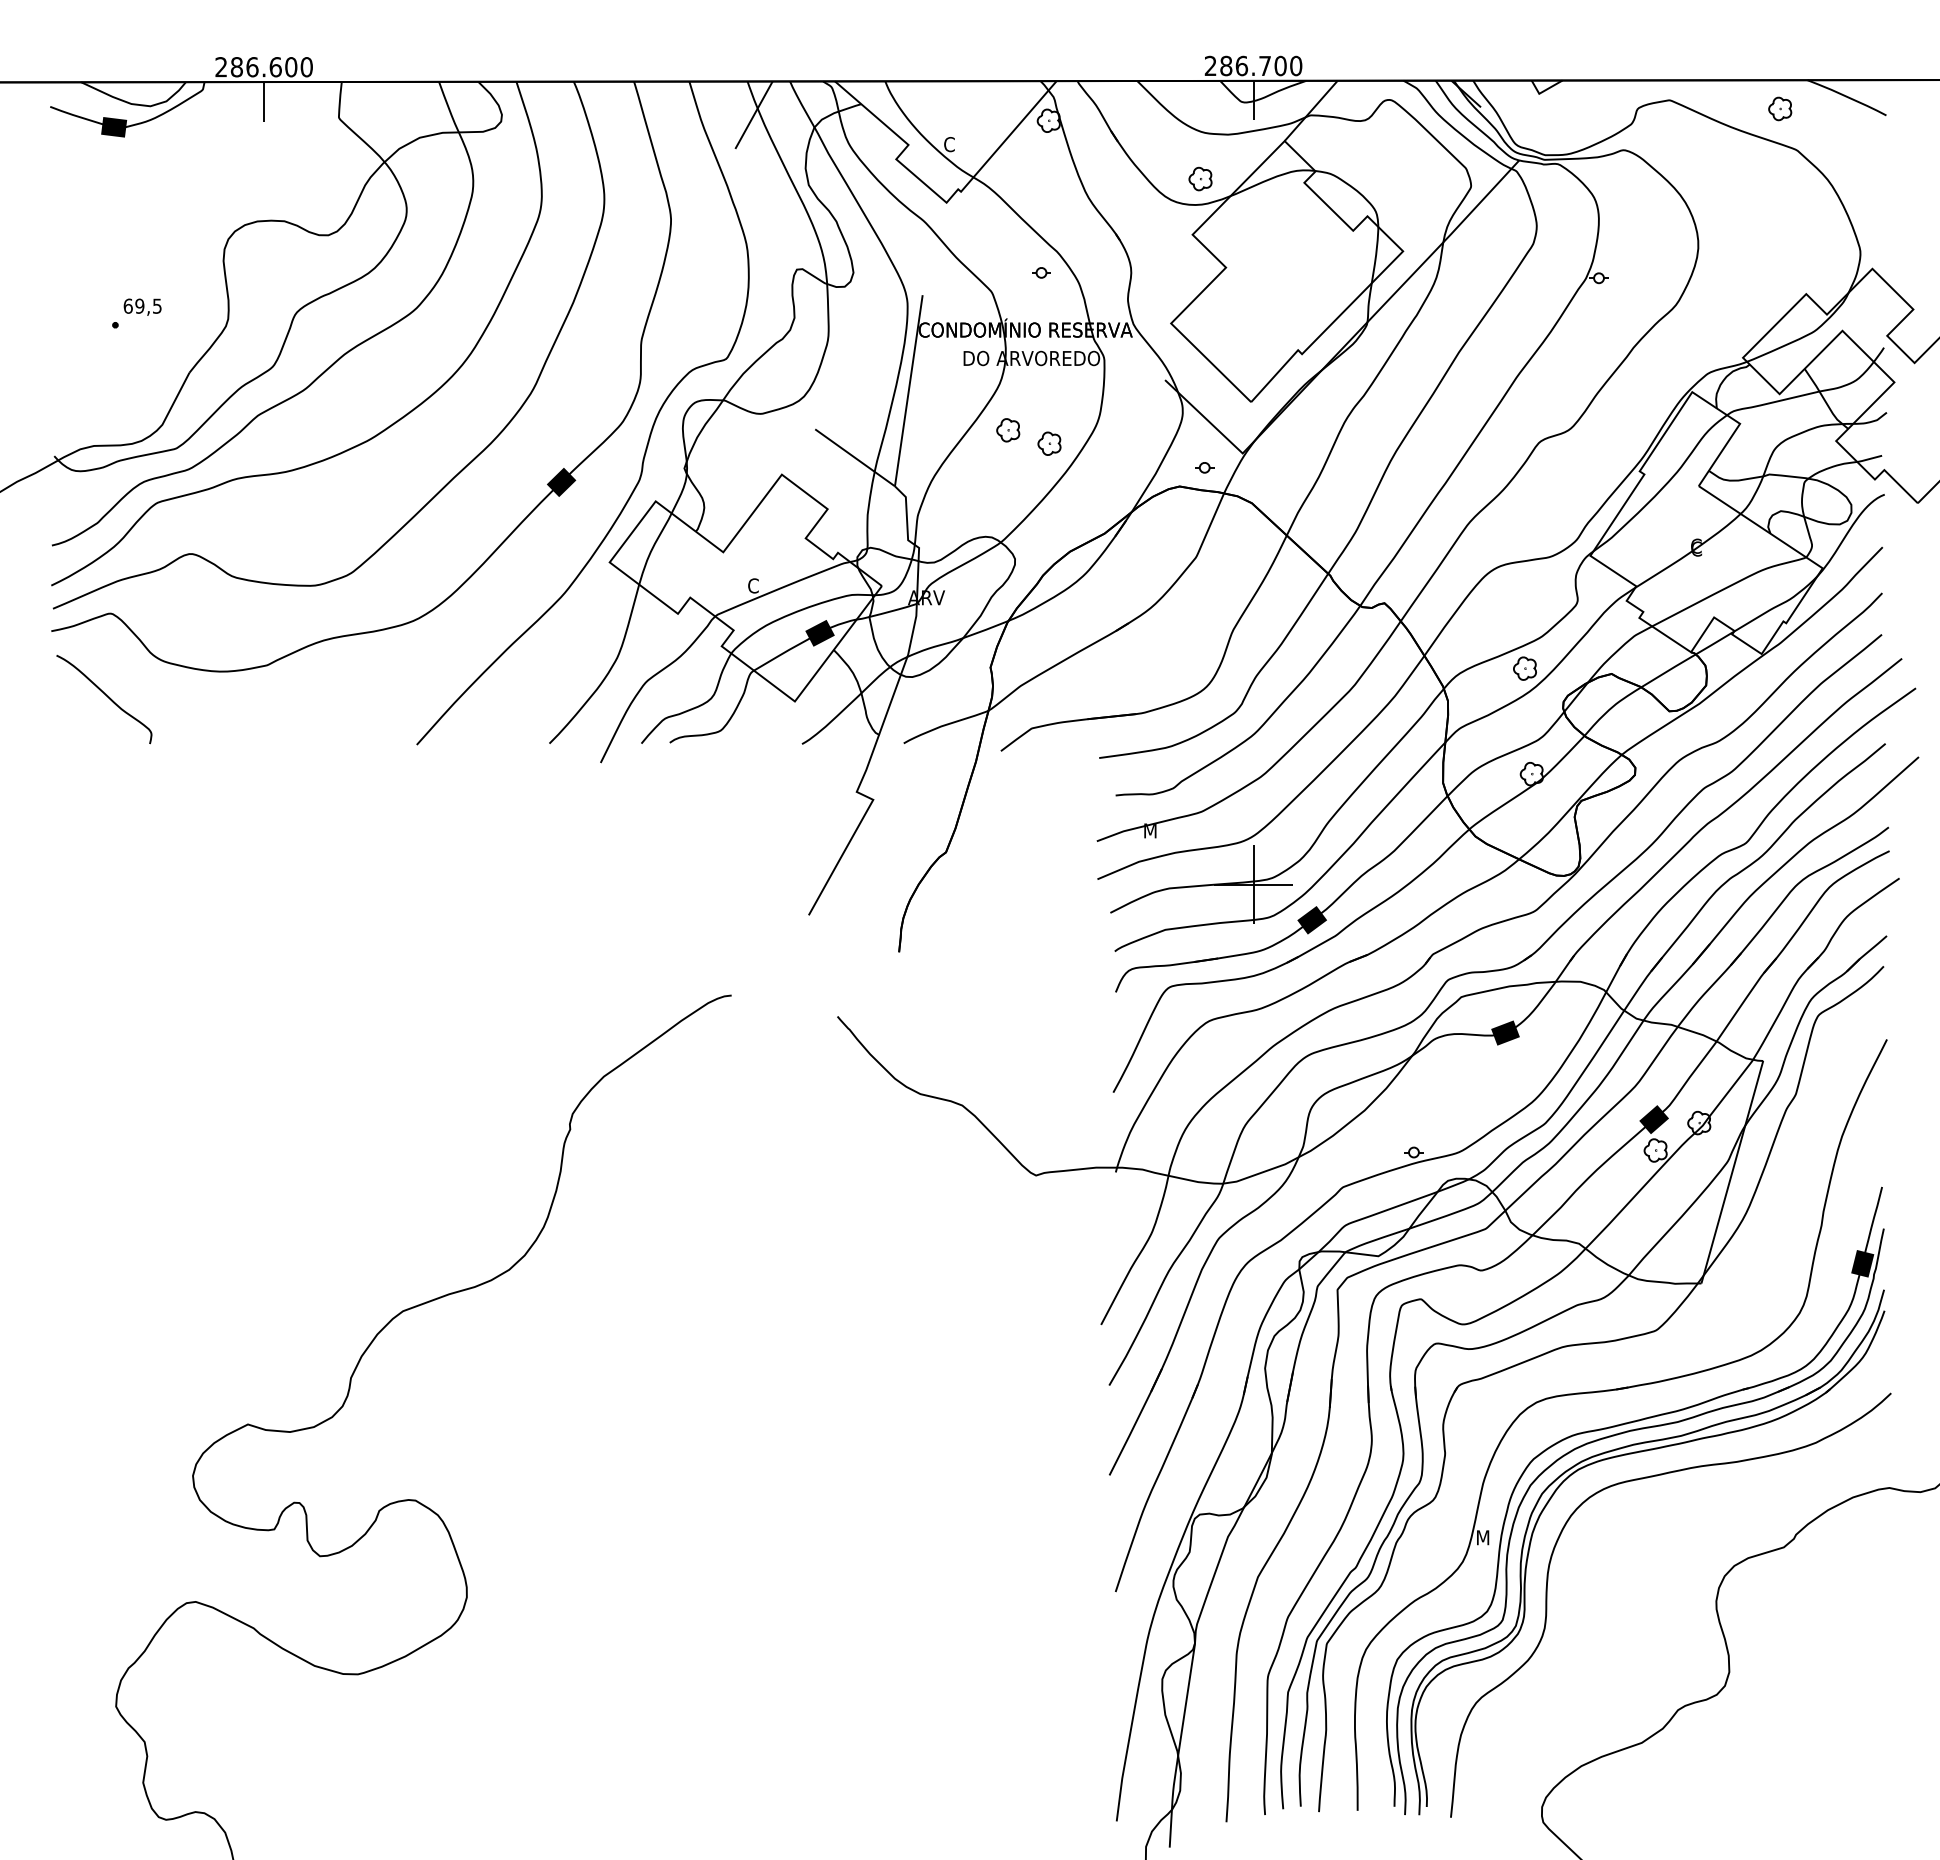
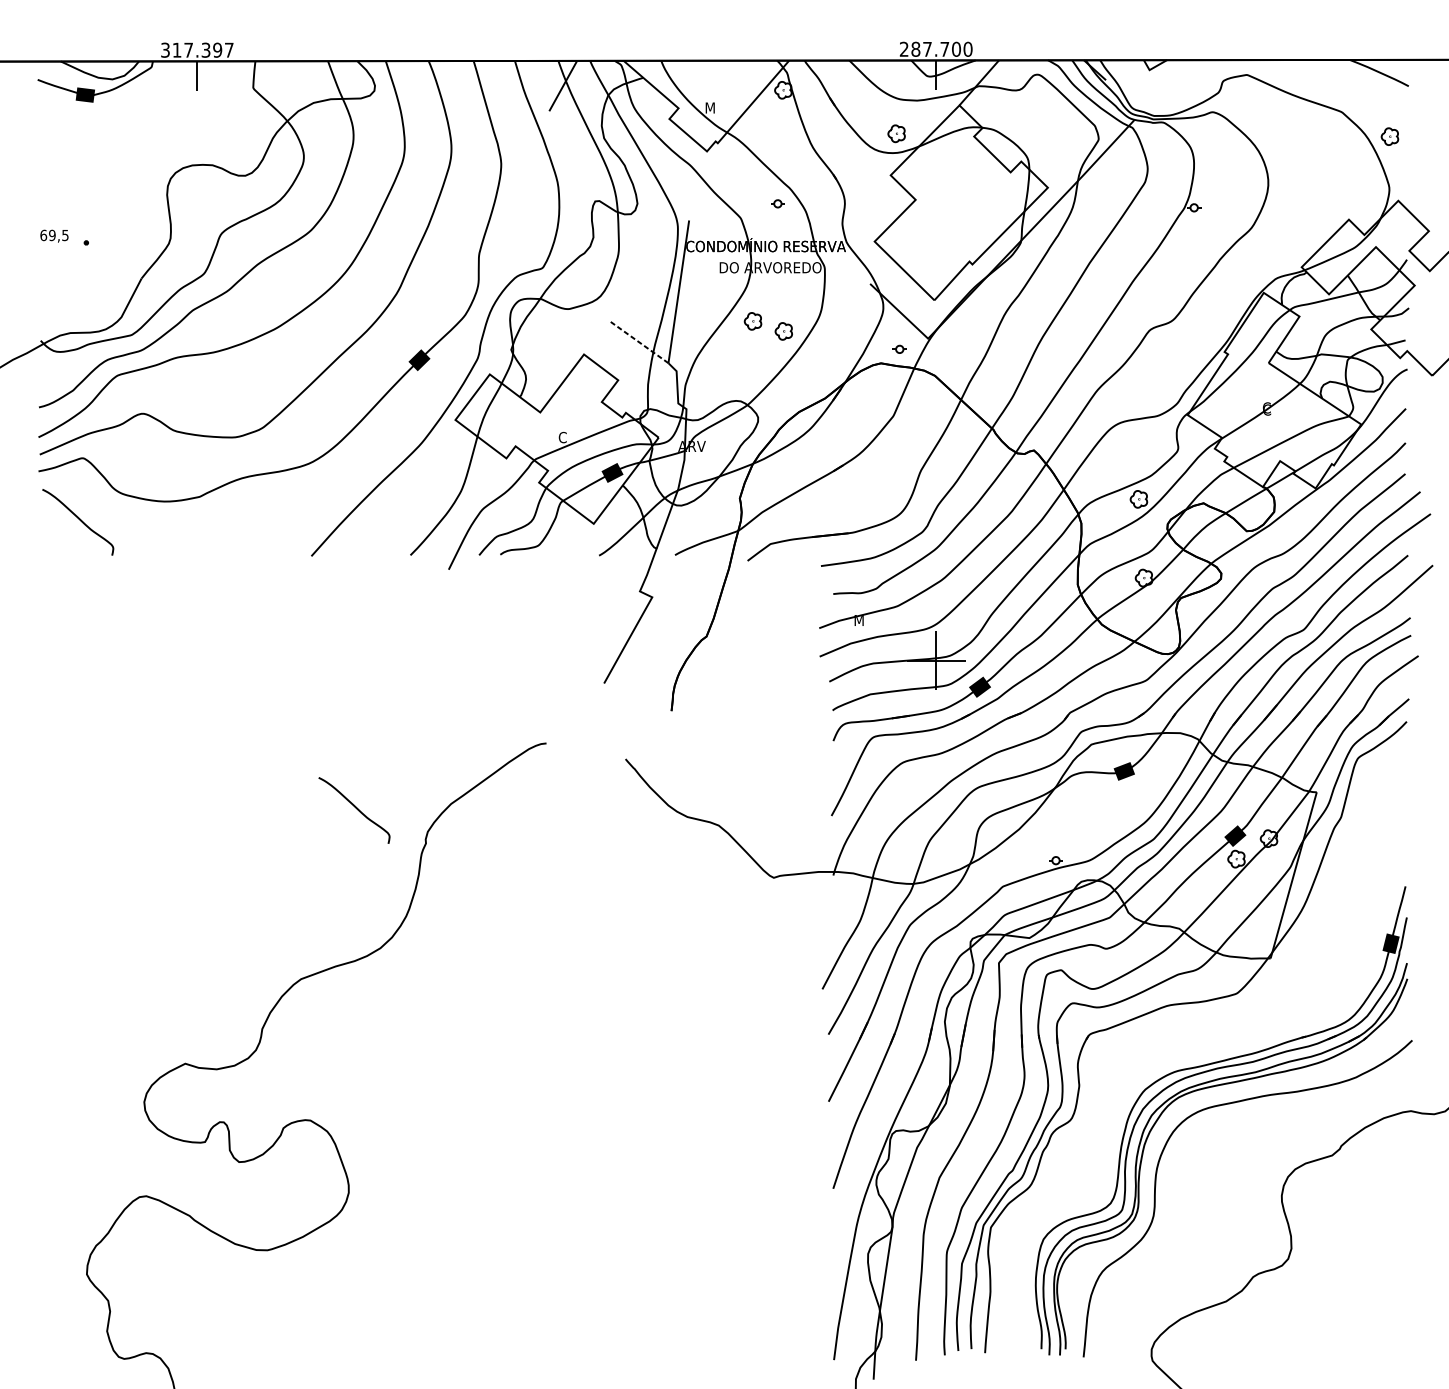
text: (1241, 65) -> (927, 48), 286.700 -> 287.700
text: (263, 67) -> (196, 50), 286.600 -> 317.397
part: (1780, 108) -> (1390, 136), moved
text: (950, 144) -> (709, 107), C -> M
text: (142, 306) -> (54, 235), moved
line: (854, 457) -> (638, 341), solid -> dashed
curve: (476, 1082) -> (356, 808), added
part: (1618, 1390) -> (1208, 1038), removed

